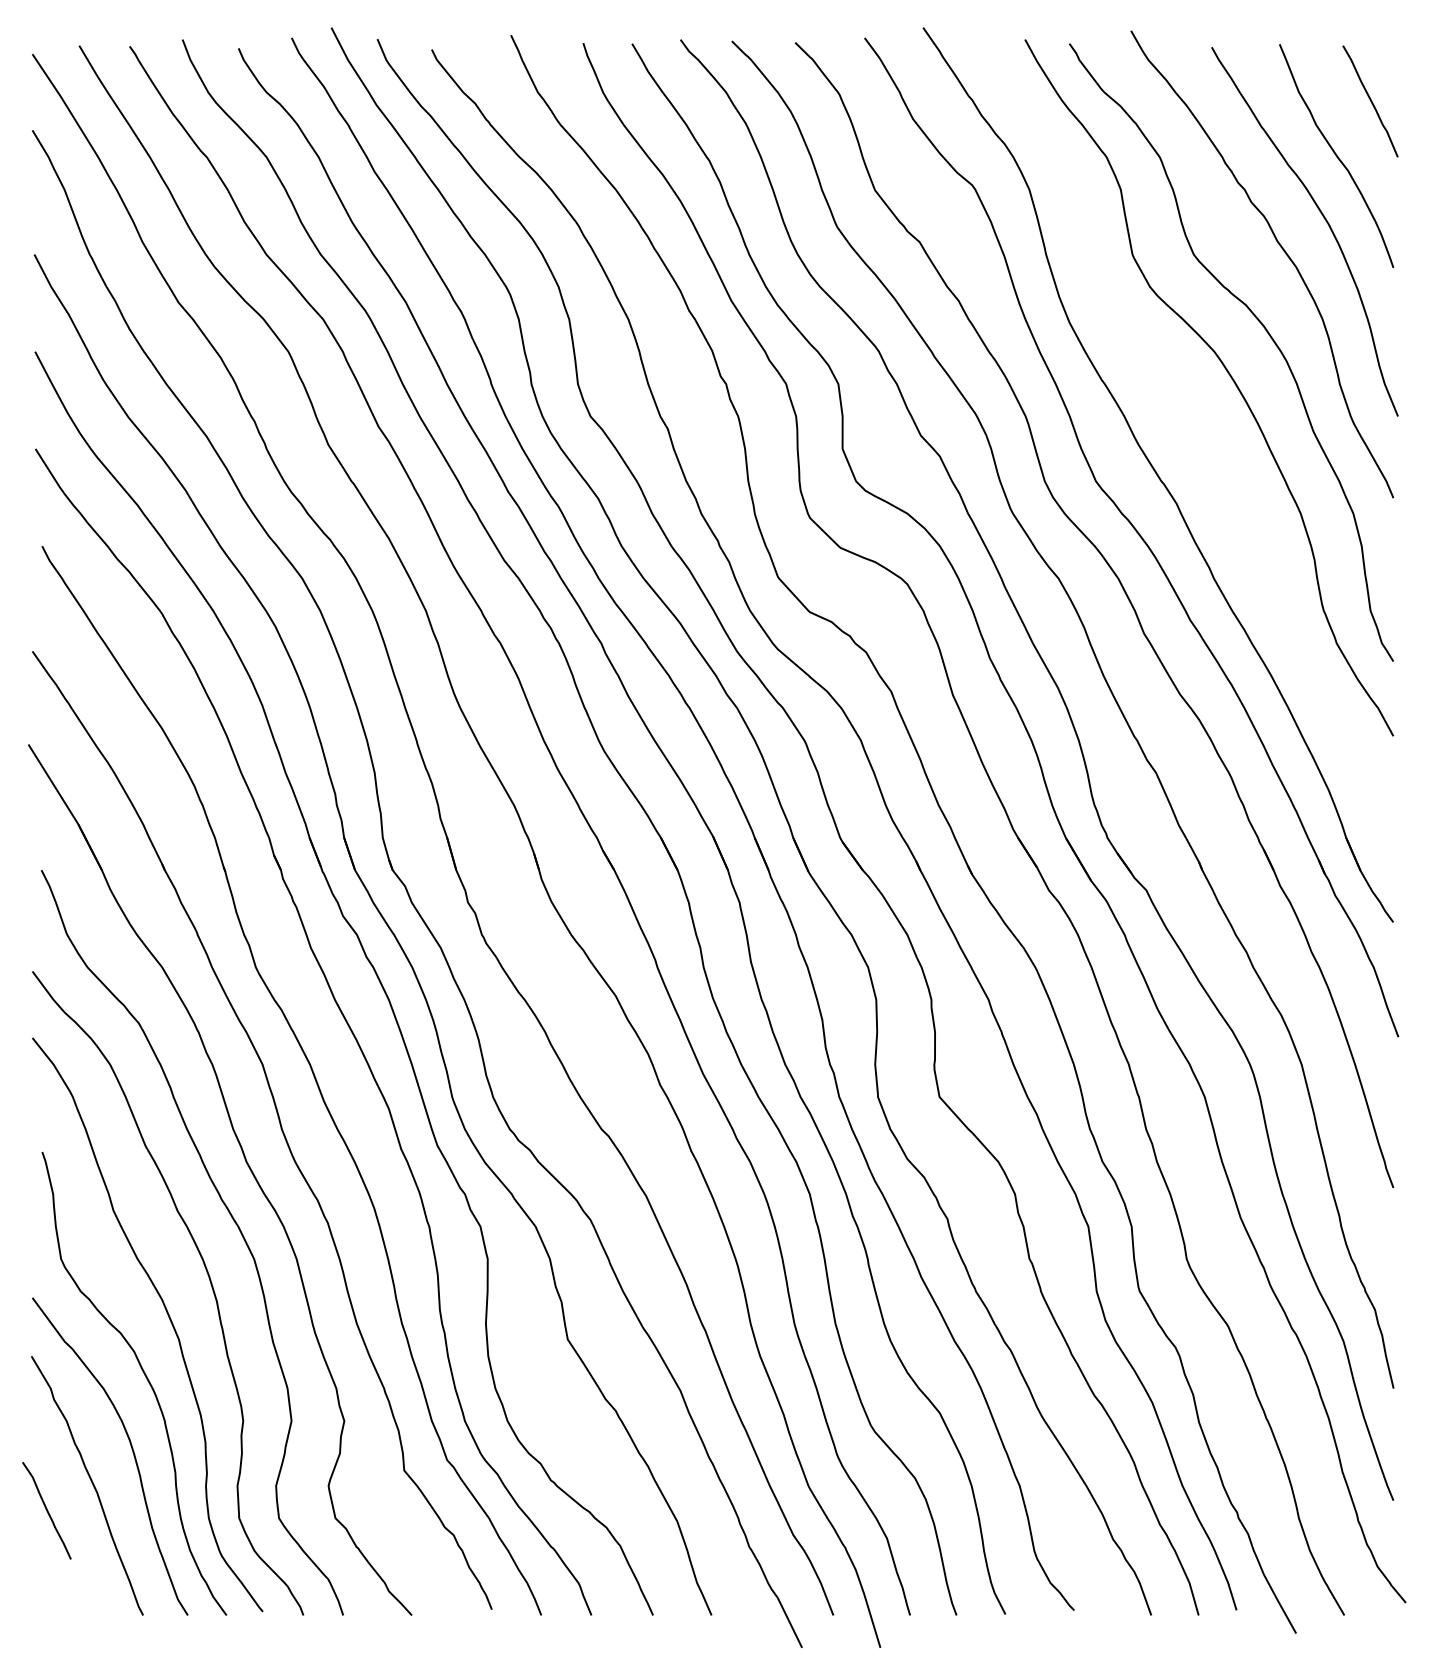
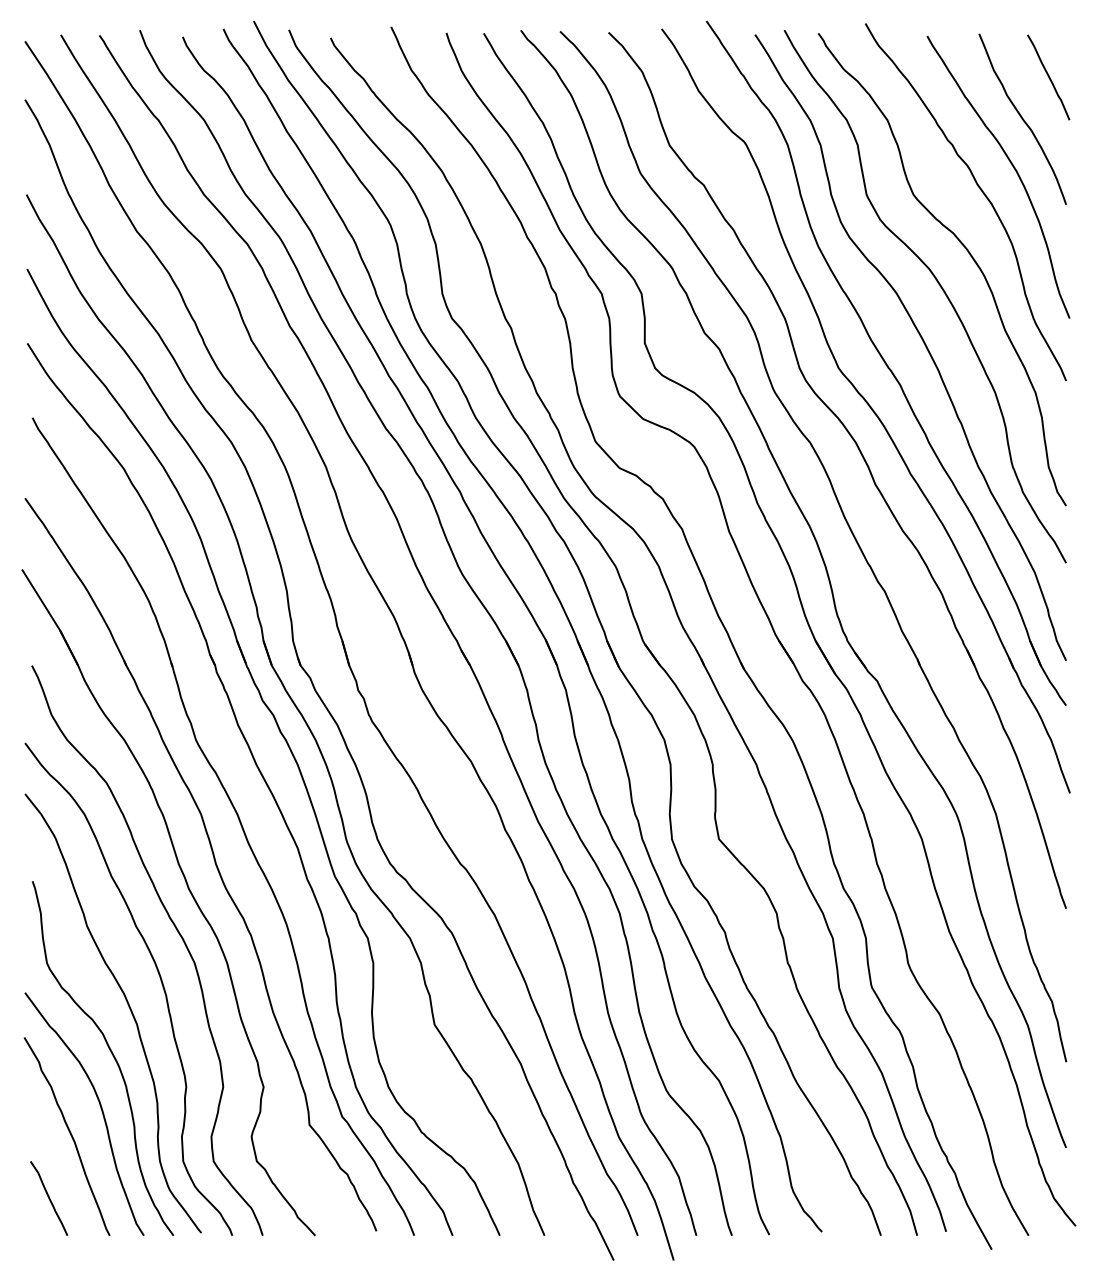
curve: (1206, 447) -> (923, 342), added
curve: (46, 1510) -> (48, 1198), moved

